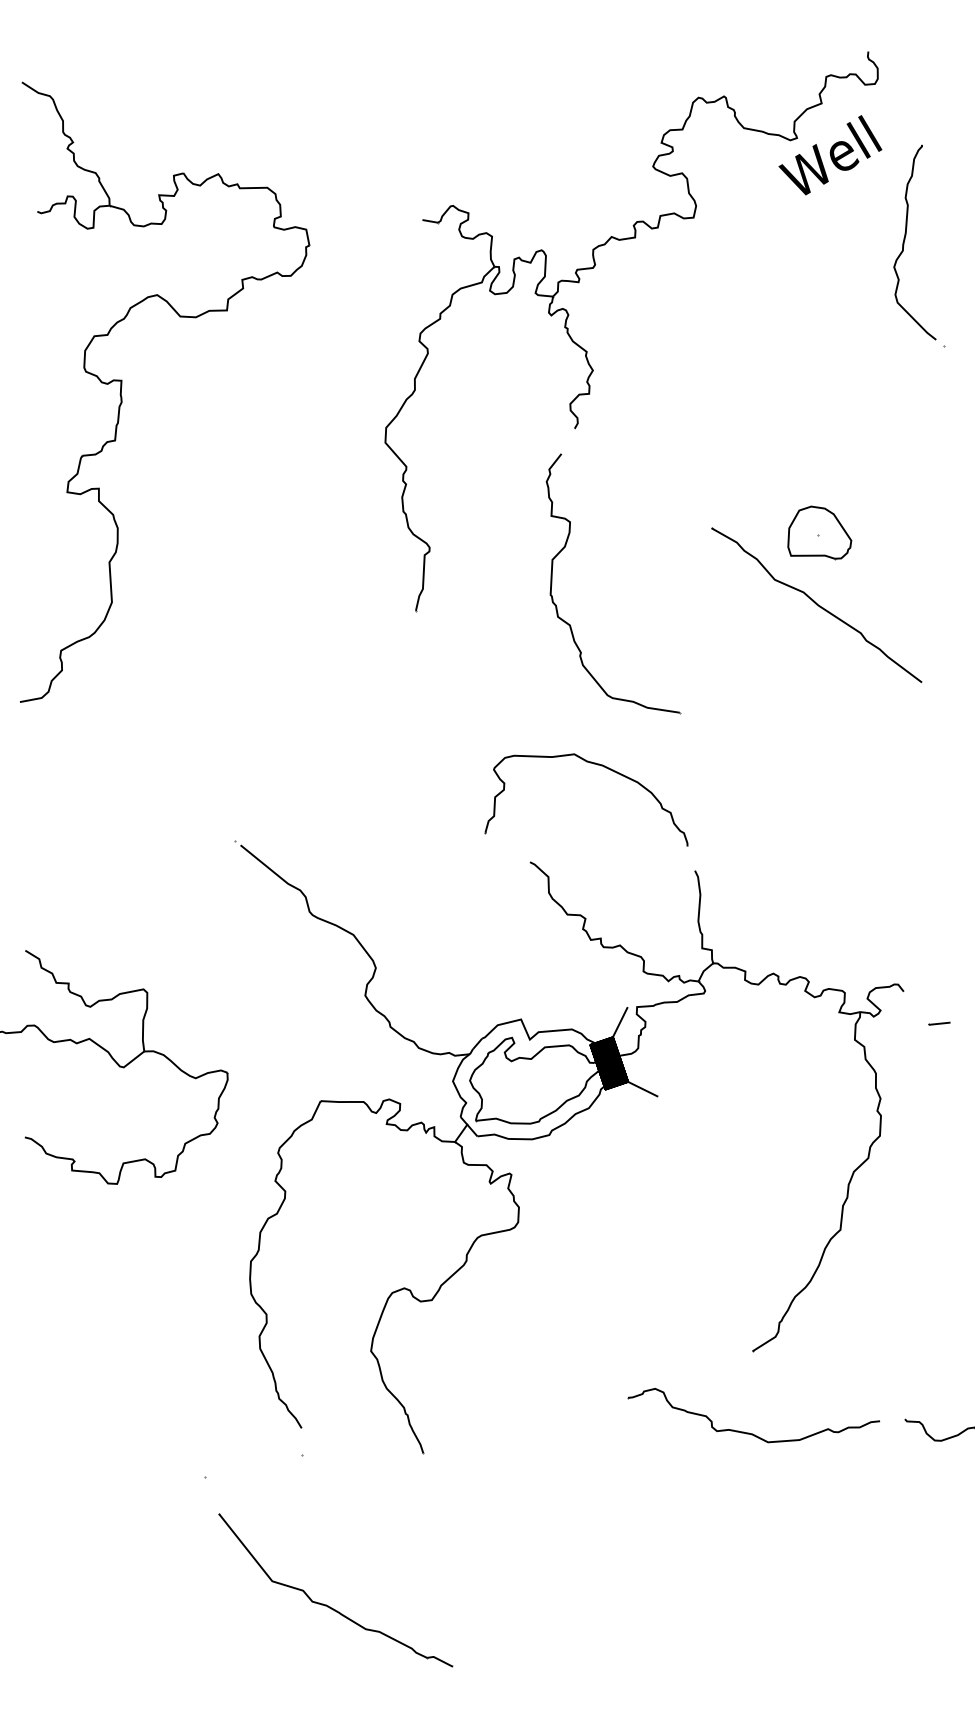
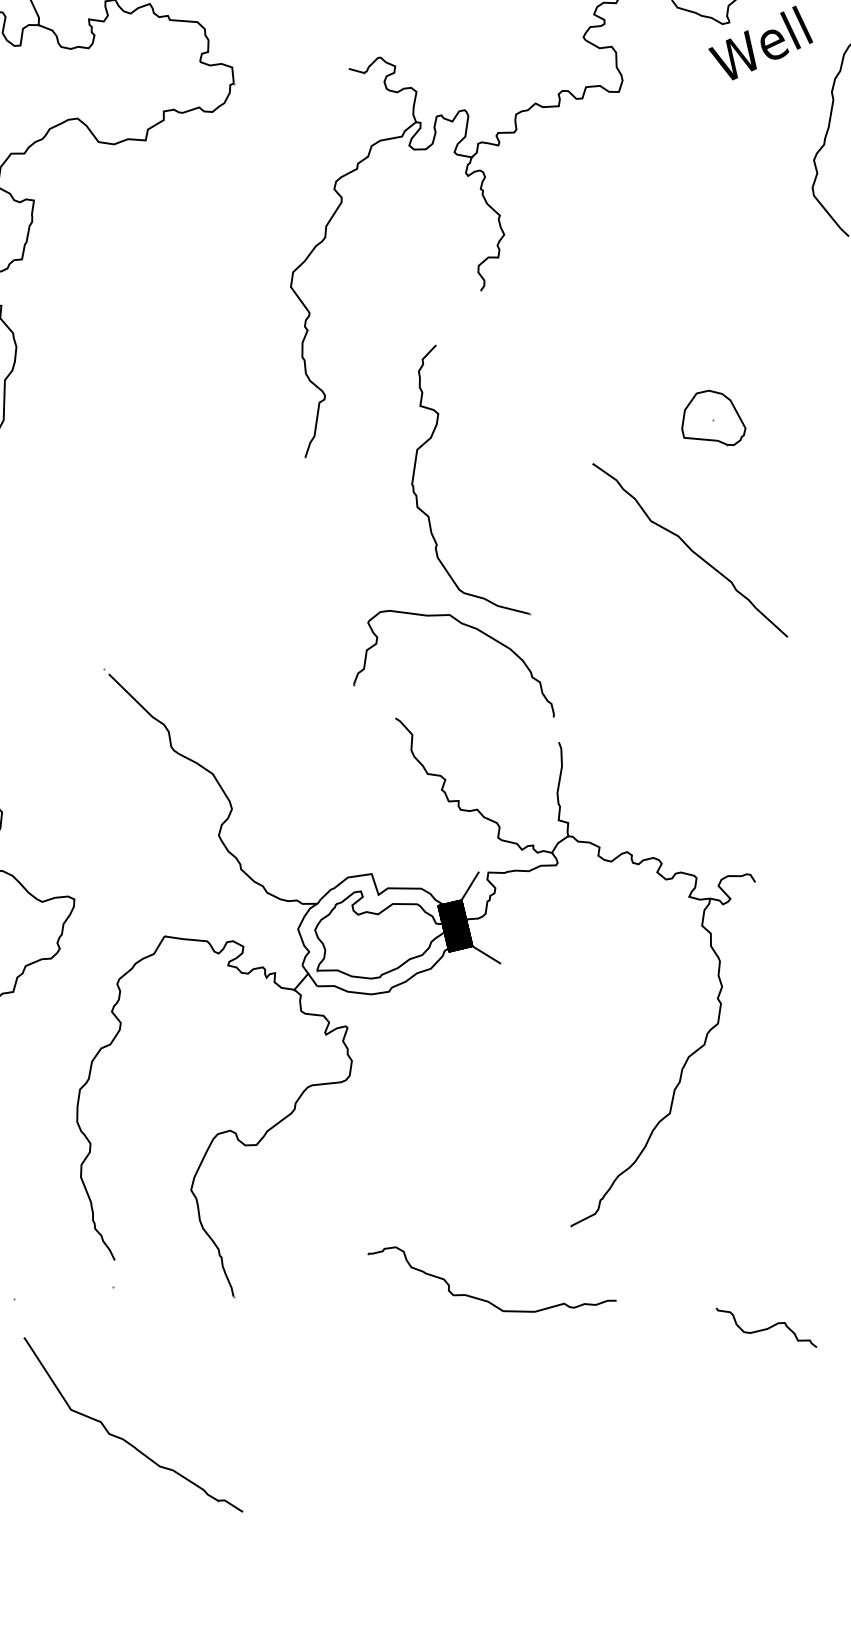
part: (816, 604) -> (690, 549), moved
part: (570, 624) -> (429, 515), moved
line: (939, 1023) -> (787, 917), removed
part: (749, 1432) -> (485, 1299), moved

